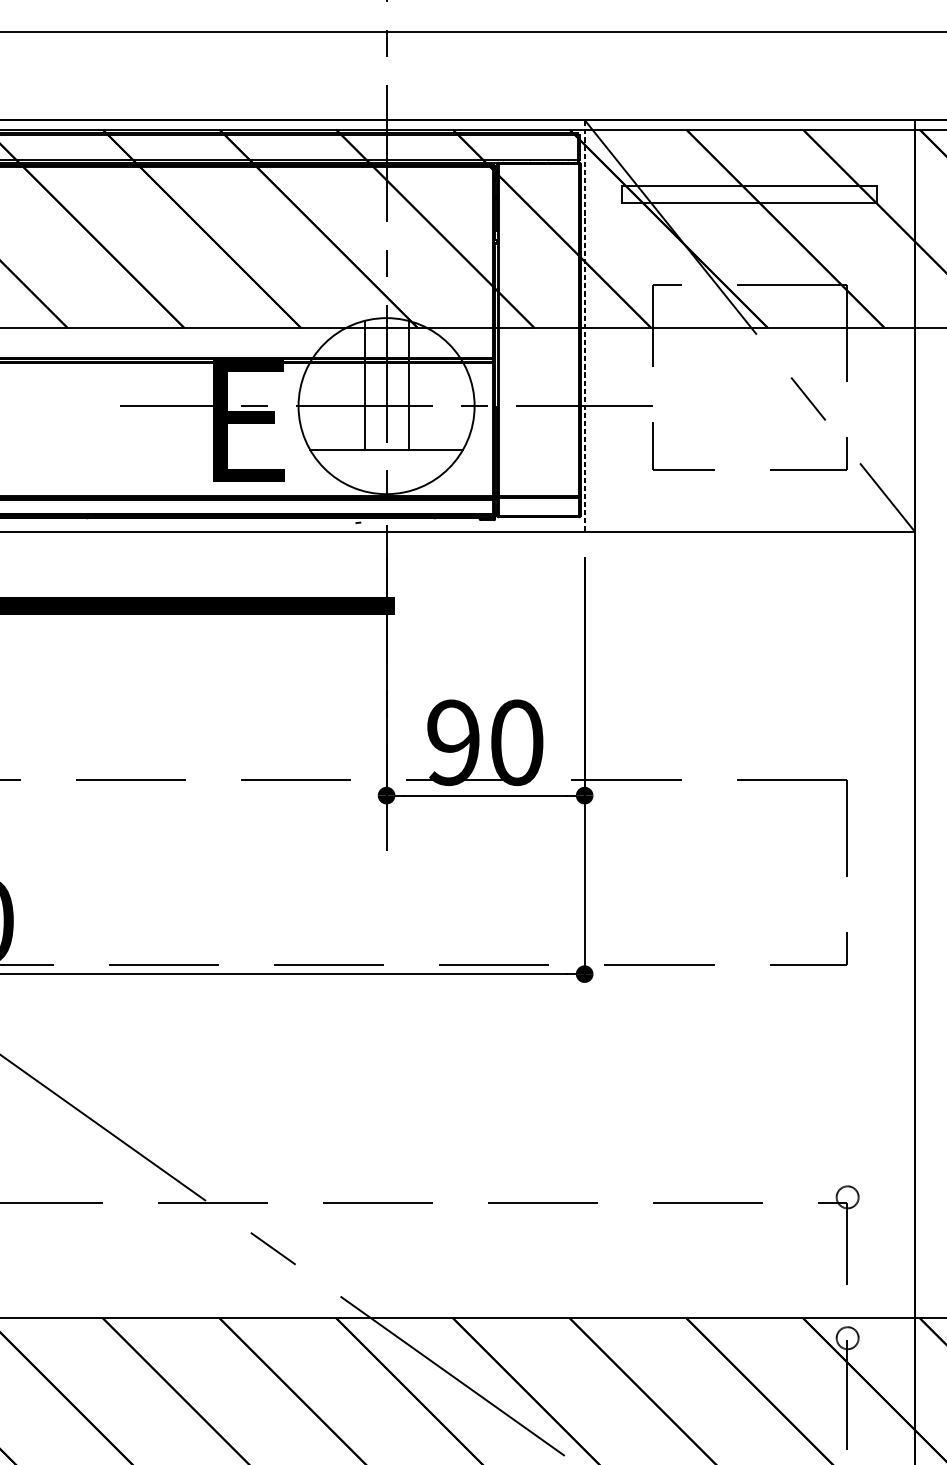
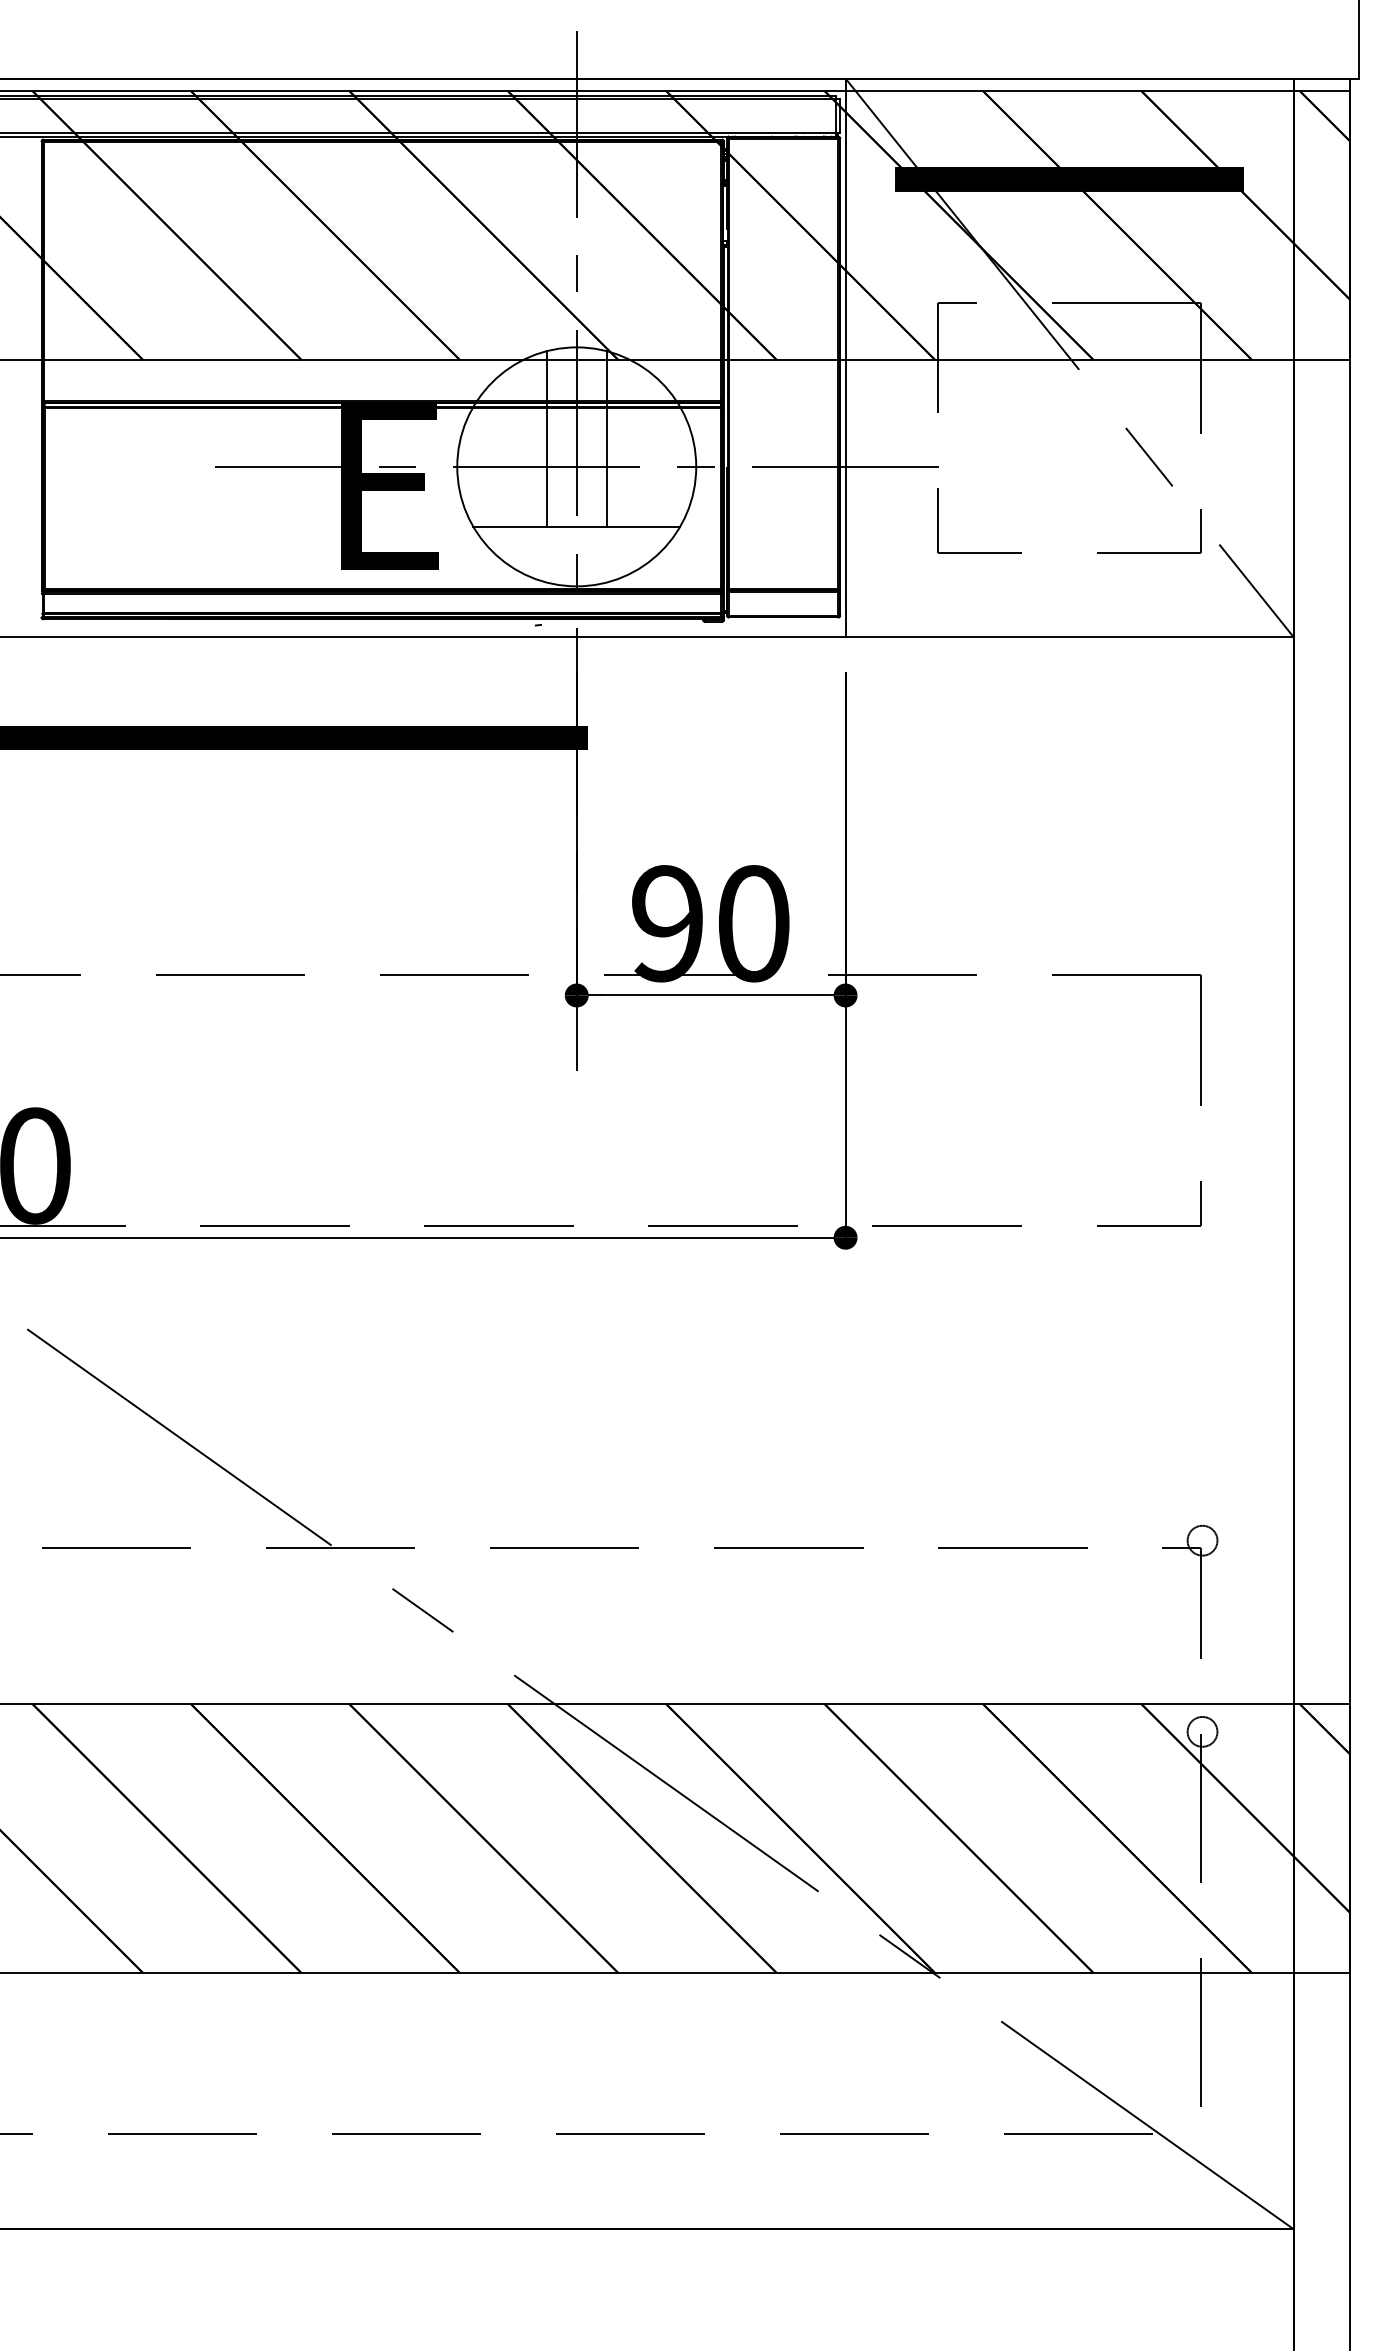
hatch: (749, 194) -> (1069, 179), added
line: (584, 325) -> (845, 357), dashed -> solid

